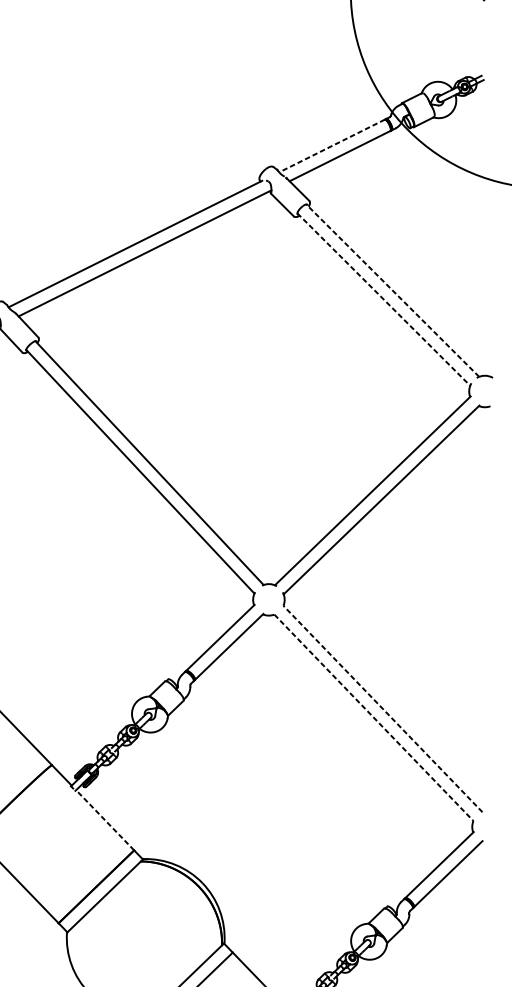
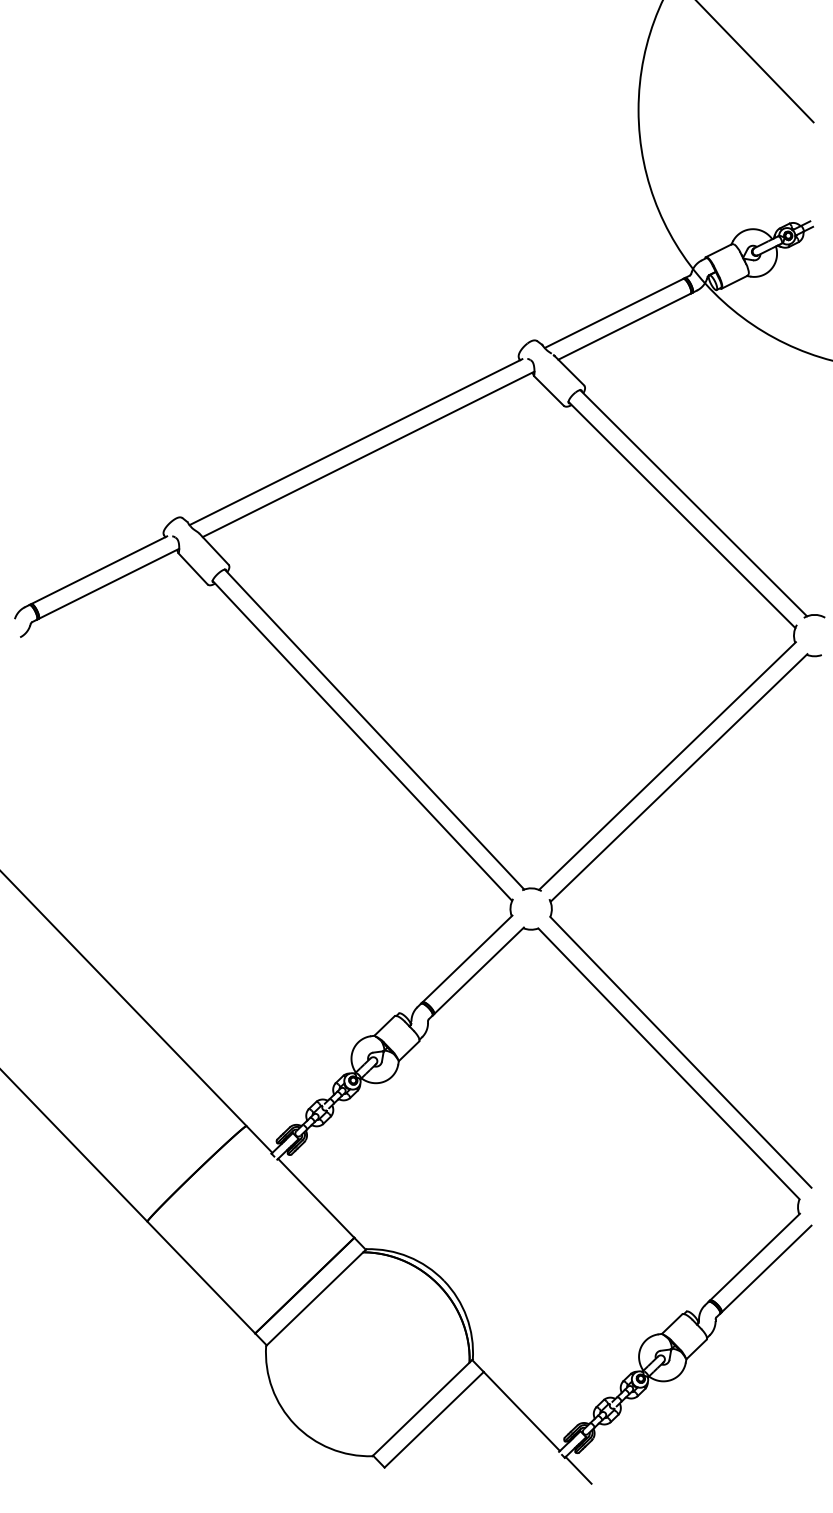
line: (331, 146) -> (613, 313), dashed -> solid
line: (392, 290) -> (693, 502), dashed -> solid
line: (384, 299) -> (682, 515), dashed -> solid
line: (382, 709) -> (680, 1052), dashed -> solid
line: (374, 718) -> (669, 1064), dashed -> solid
line: (105, 820) -> (316, 1198), dashed -> solid

